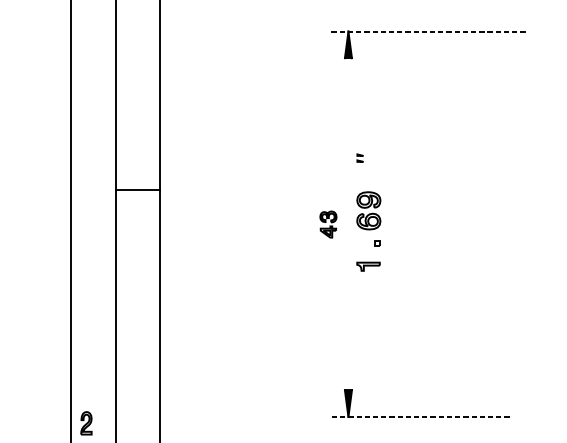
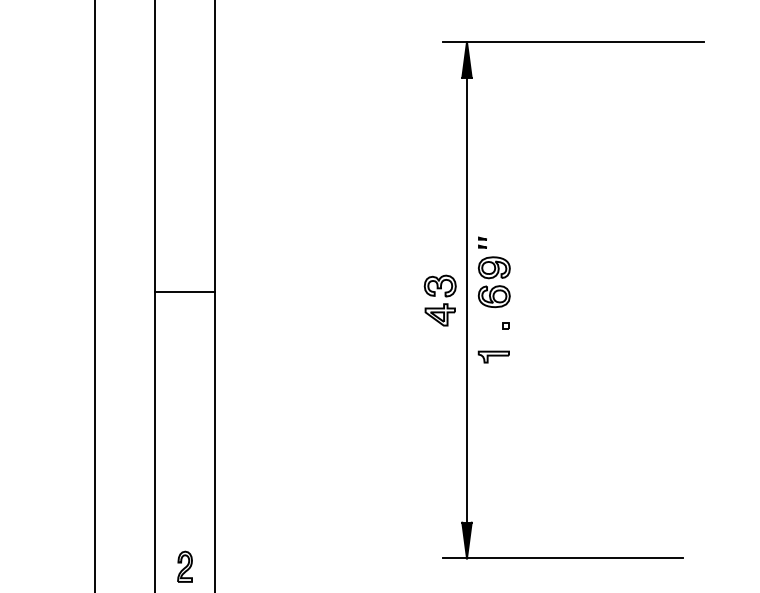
line: (427, 31) -> (573, 42), dashed -> solid
part: (360, 158) -> (482, 242), moved
line: (138, 189) -> (185, 291), moved
line: (348, 223) -> (466, 299), added
part: (327, 224) -> (439, 300), size x1.43
line: (419, 417) -> (562, 558), dashed -> solid
part: (86, 423) -> (184, 566), moved

